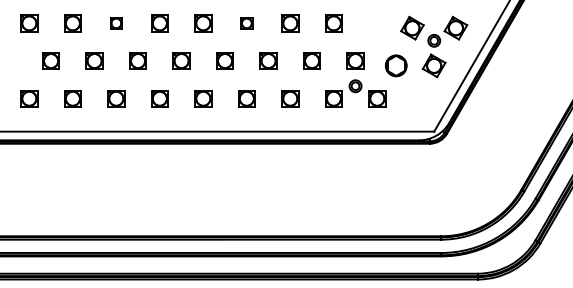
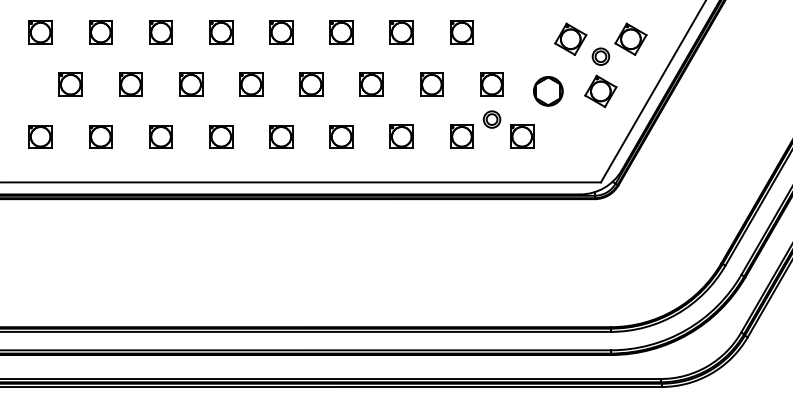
part: (116, 23) -> (161, 32), size x1.43
part: (246, 23) -> (341, 32), size x1.43

